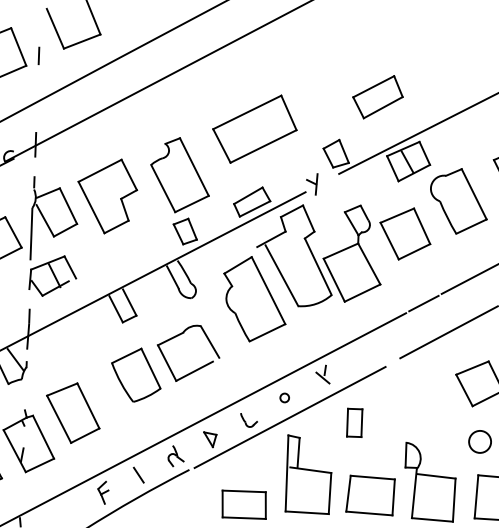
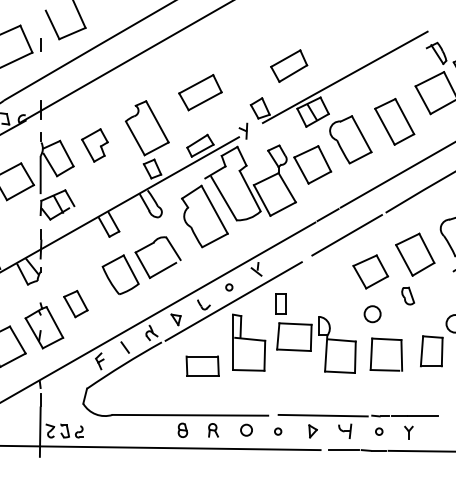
part: (254, 128) -> (200, 92), size x0.7
part: (106, 196) -> (94, 145), size x0.6
part: (72, 412) -> (75, 303), size x0.6
part: (370, 494) -> (294, 336), moved

